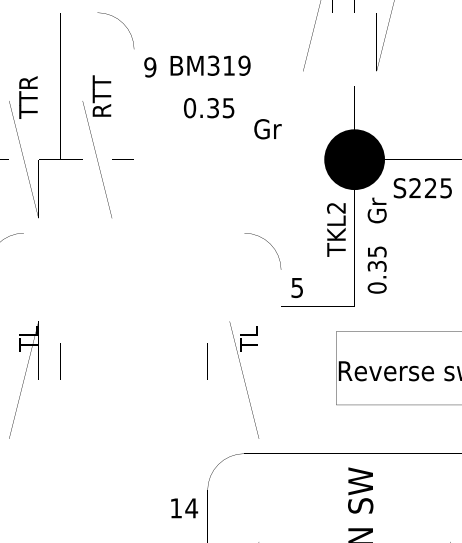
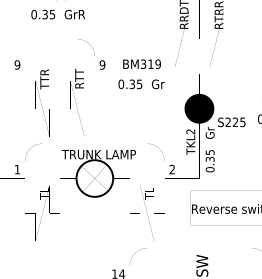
text: (211, 64) -> (142, 63), moved
text: (266, 129) -> (157, 84), moved
text: (295, 287) -> (171, 169), 5 -> 2
part: (139, 296) -> (97, 173), added

